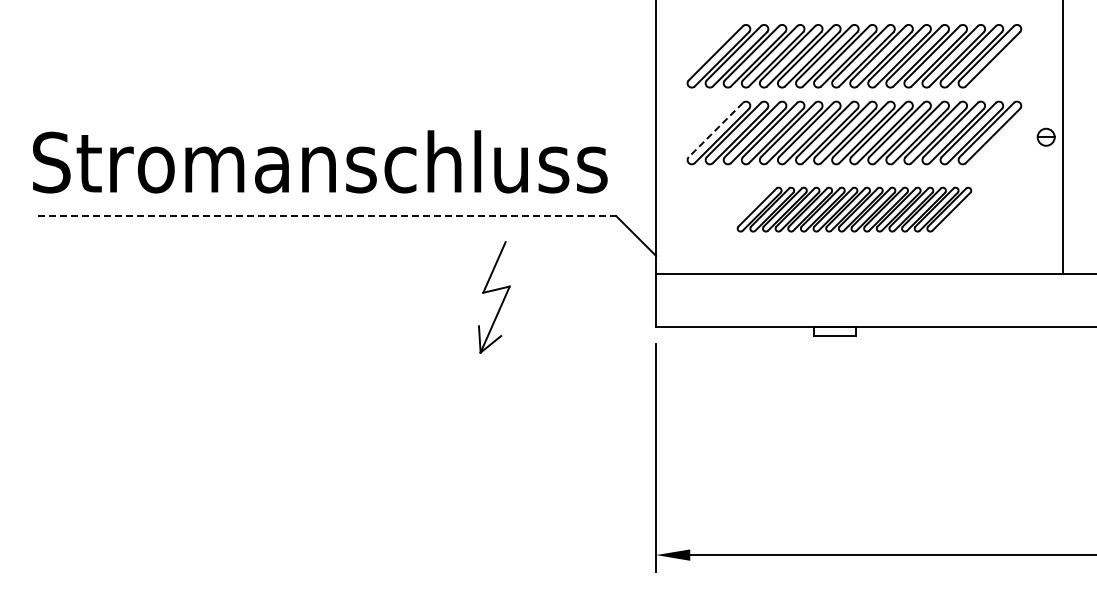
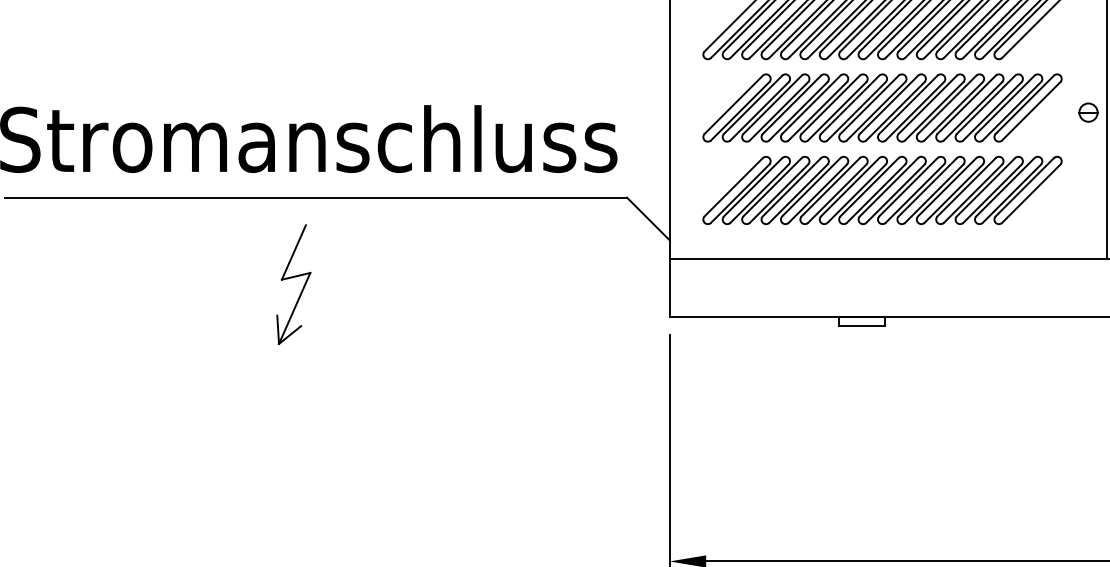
line: (715, 130) -> (733, 105), dashed -> solid
part: (854, 209) -> (882, 190), size x1.43
line: (326, 216) -> (315, 197), dashed -> solid
part: (494, 297) -> (293, 284), moved

